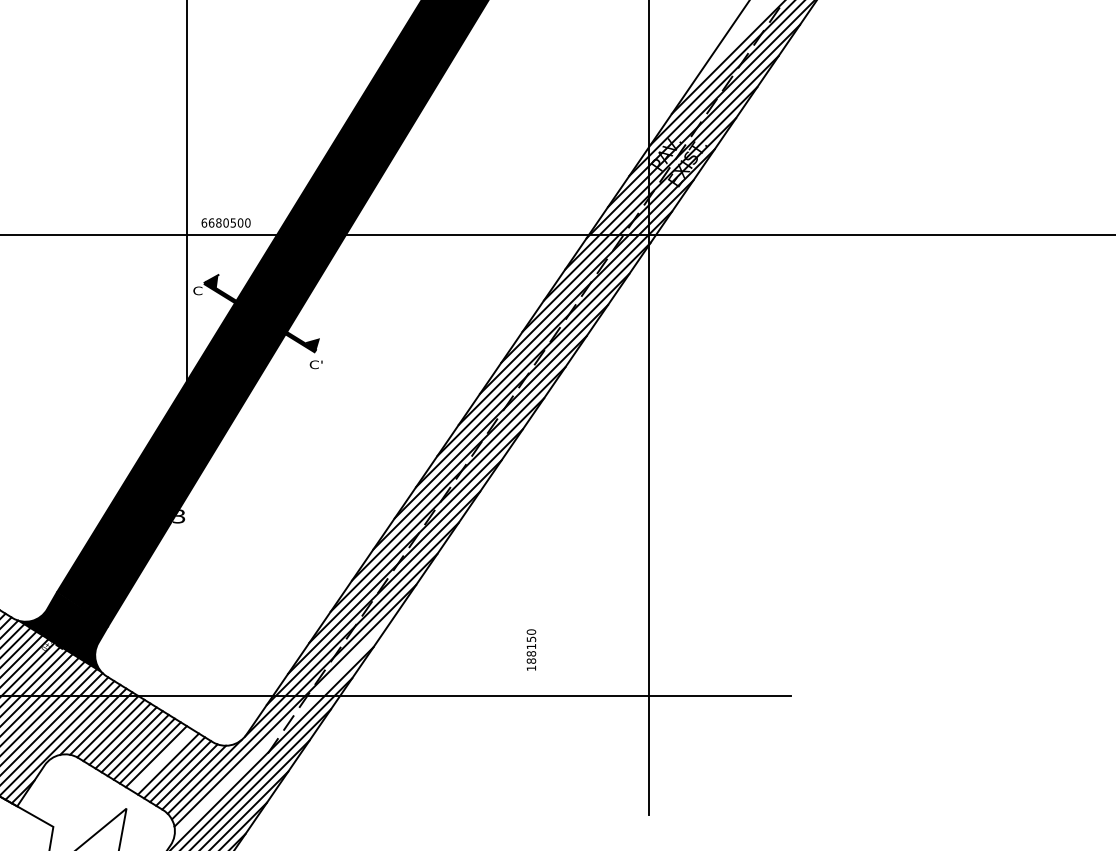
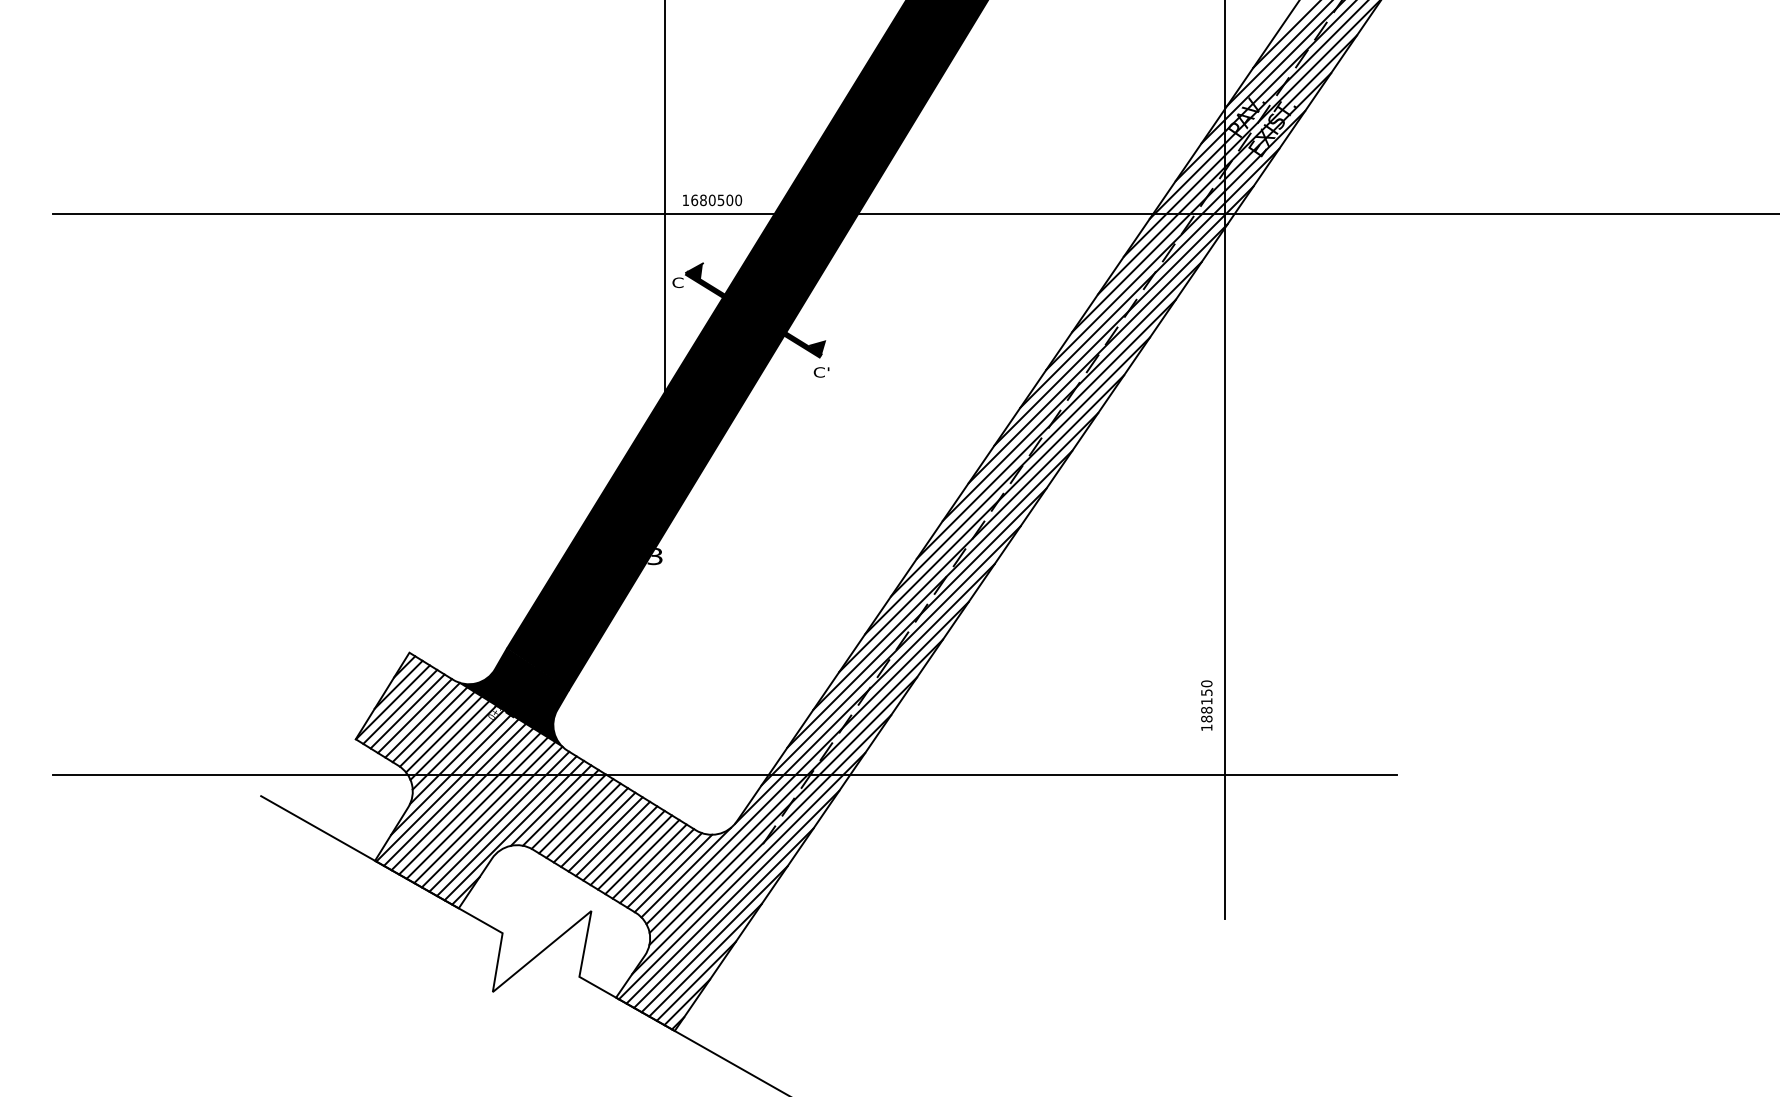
text: (204, 223) -> (685, 200), 6680500 -> 1680500
text: (531, 649) -> (1206, 705), moved
line: (284, 726) -> (783, 811), added
line: (162, 760) -> (634, 852), added

